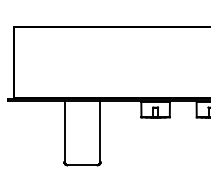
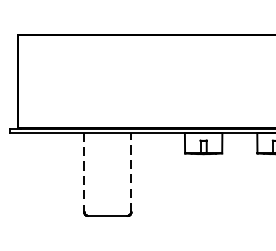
line: (100, 131) -> (131, 171), solid -> dashed
line: (64, 132) -> (84, 173), solid -> dashed

